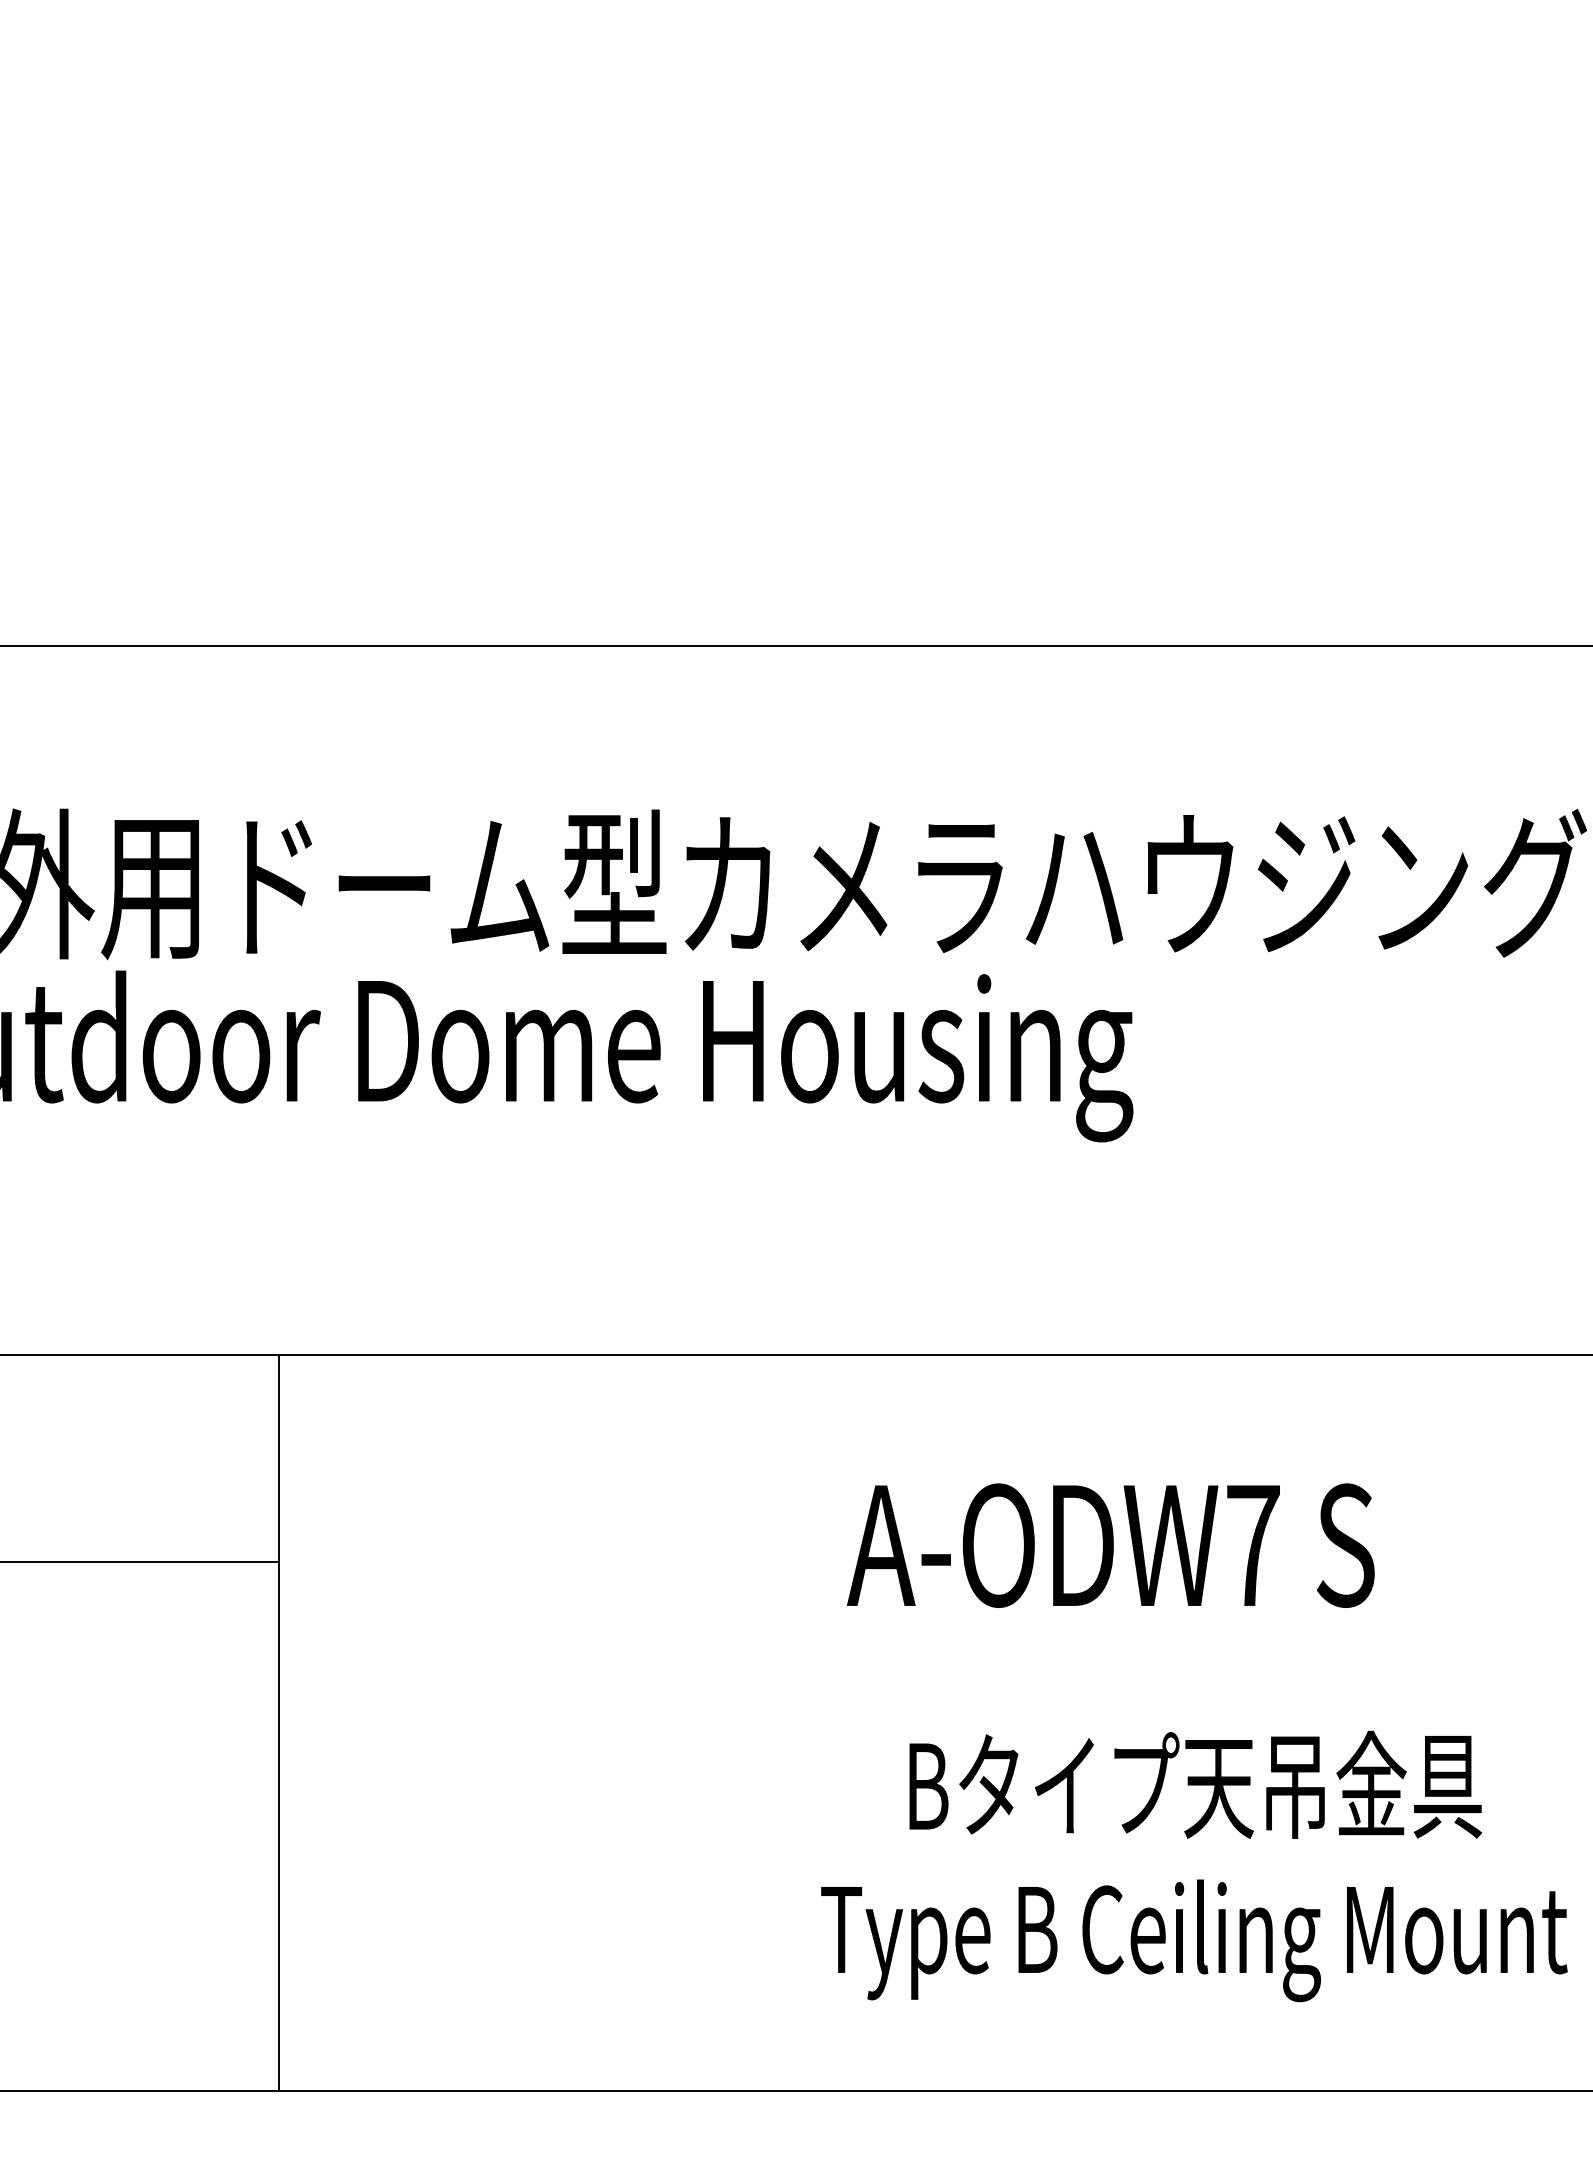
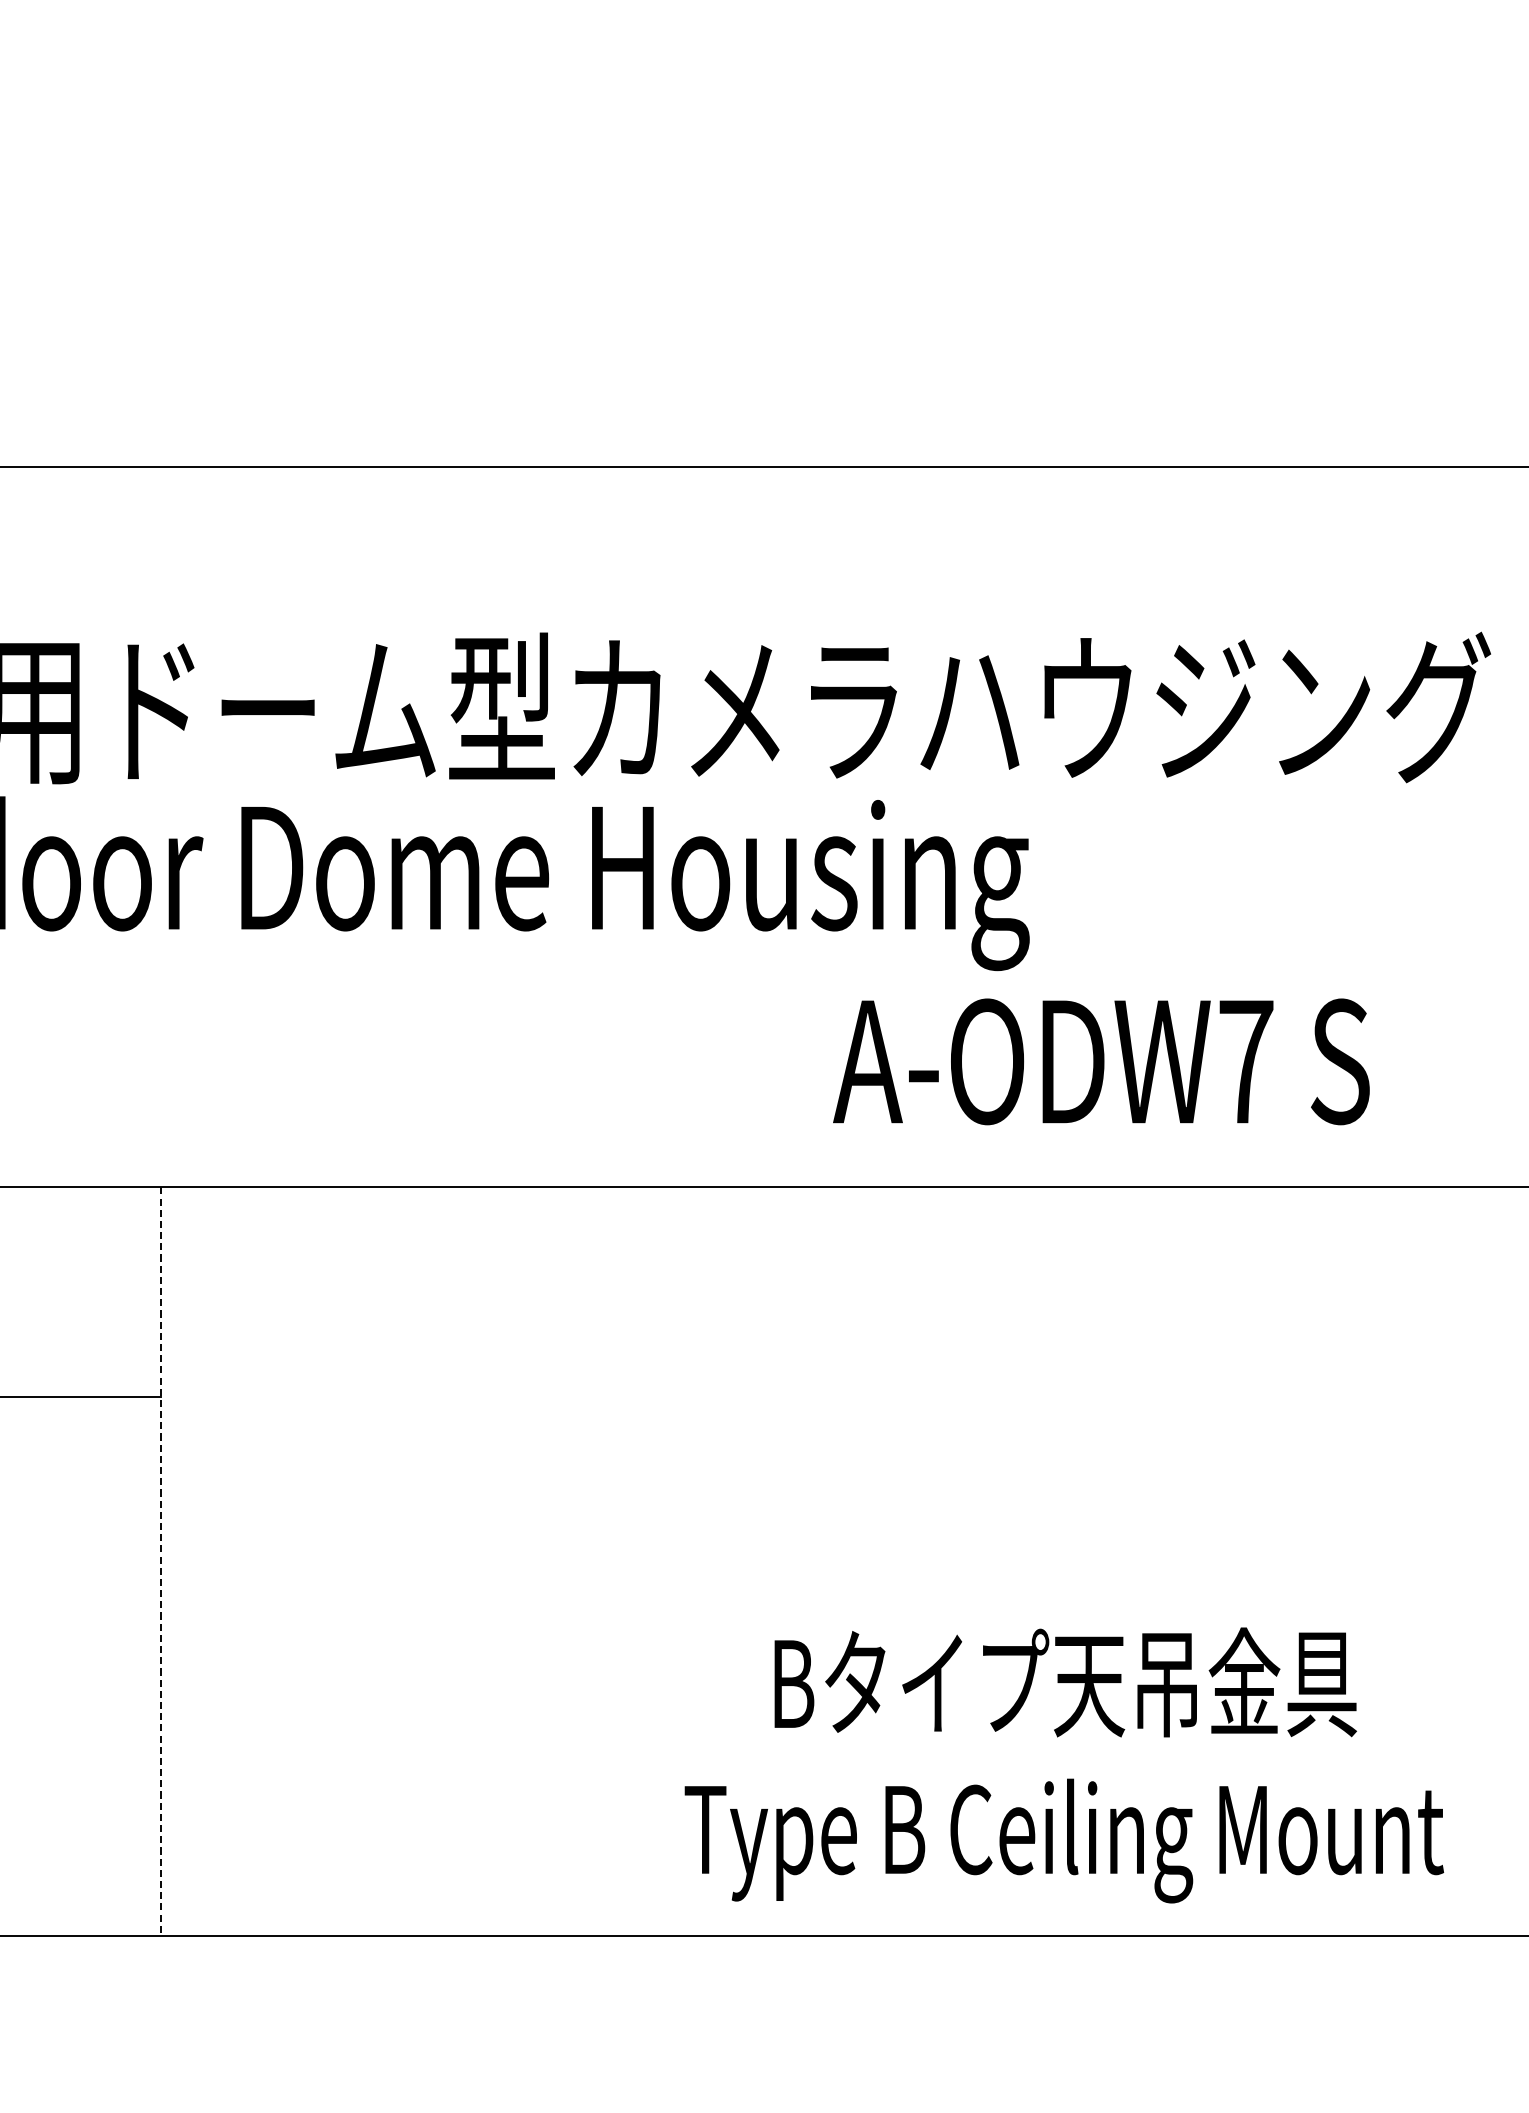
text: (1110, 1545) -> (1101, 1061), moved
line: (279, 1723) -> (161, 1562), solid -> dashed
text: (1194, 1866) -> (1064, 1765), moved

